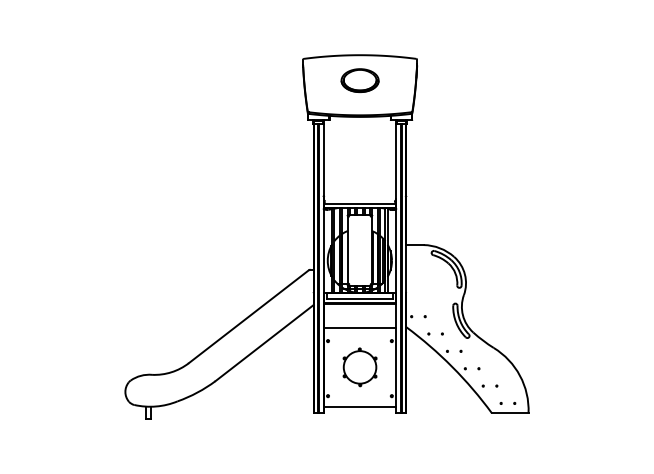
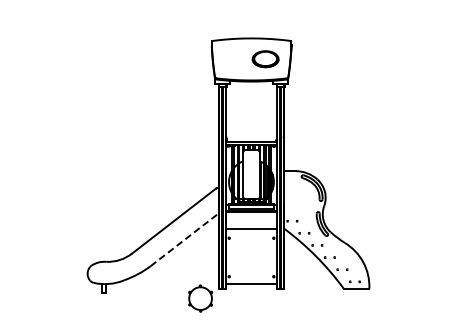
part: (359, 81) -> (265, 59), moved
line: (265, 342) -> (185, 239), solid -> dashed
part: (359, 367) -> (200, 298), moved

